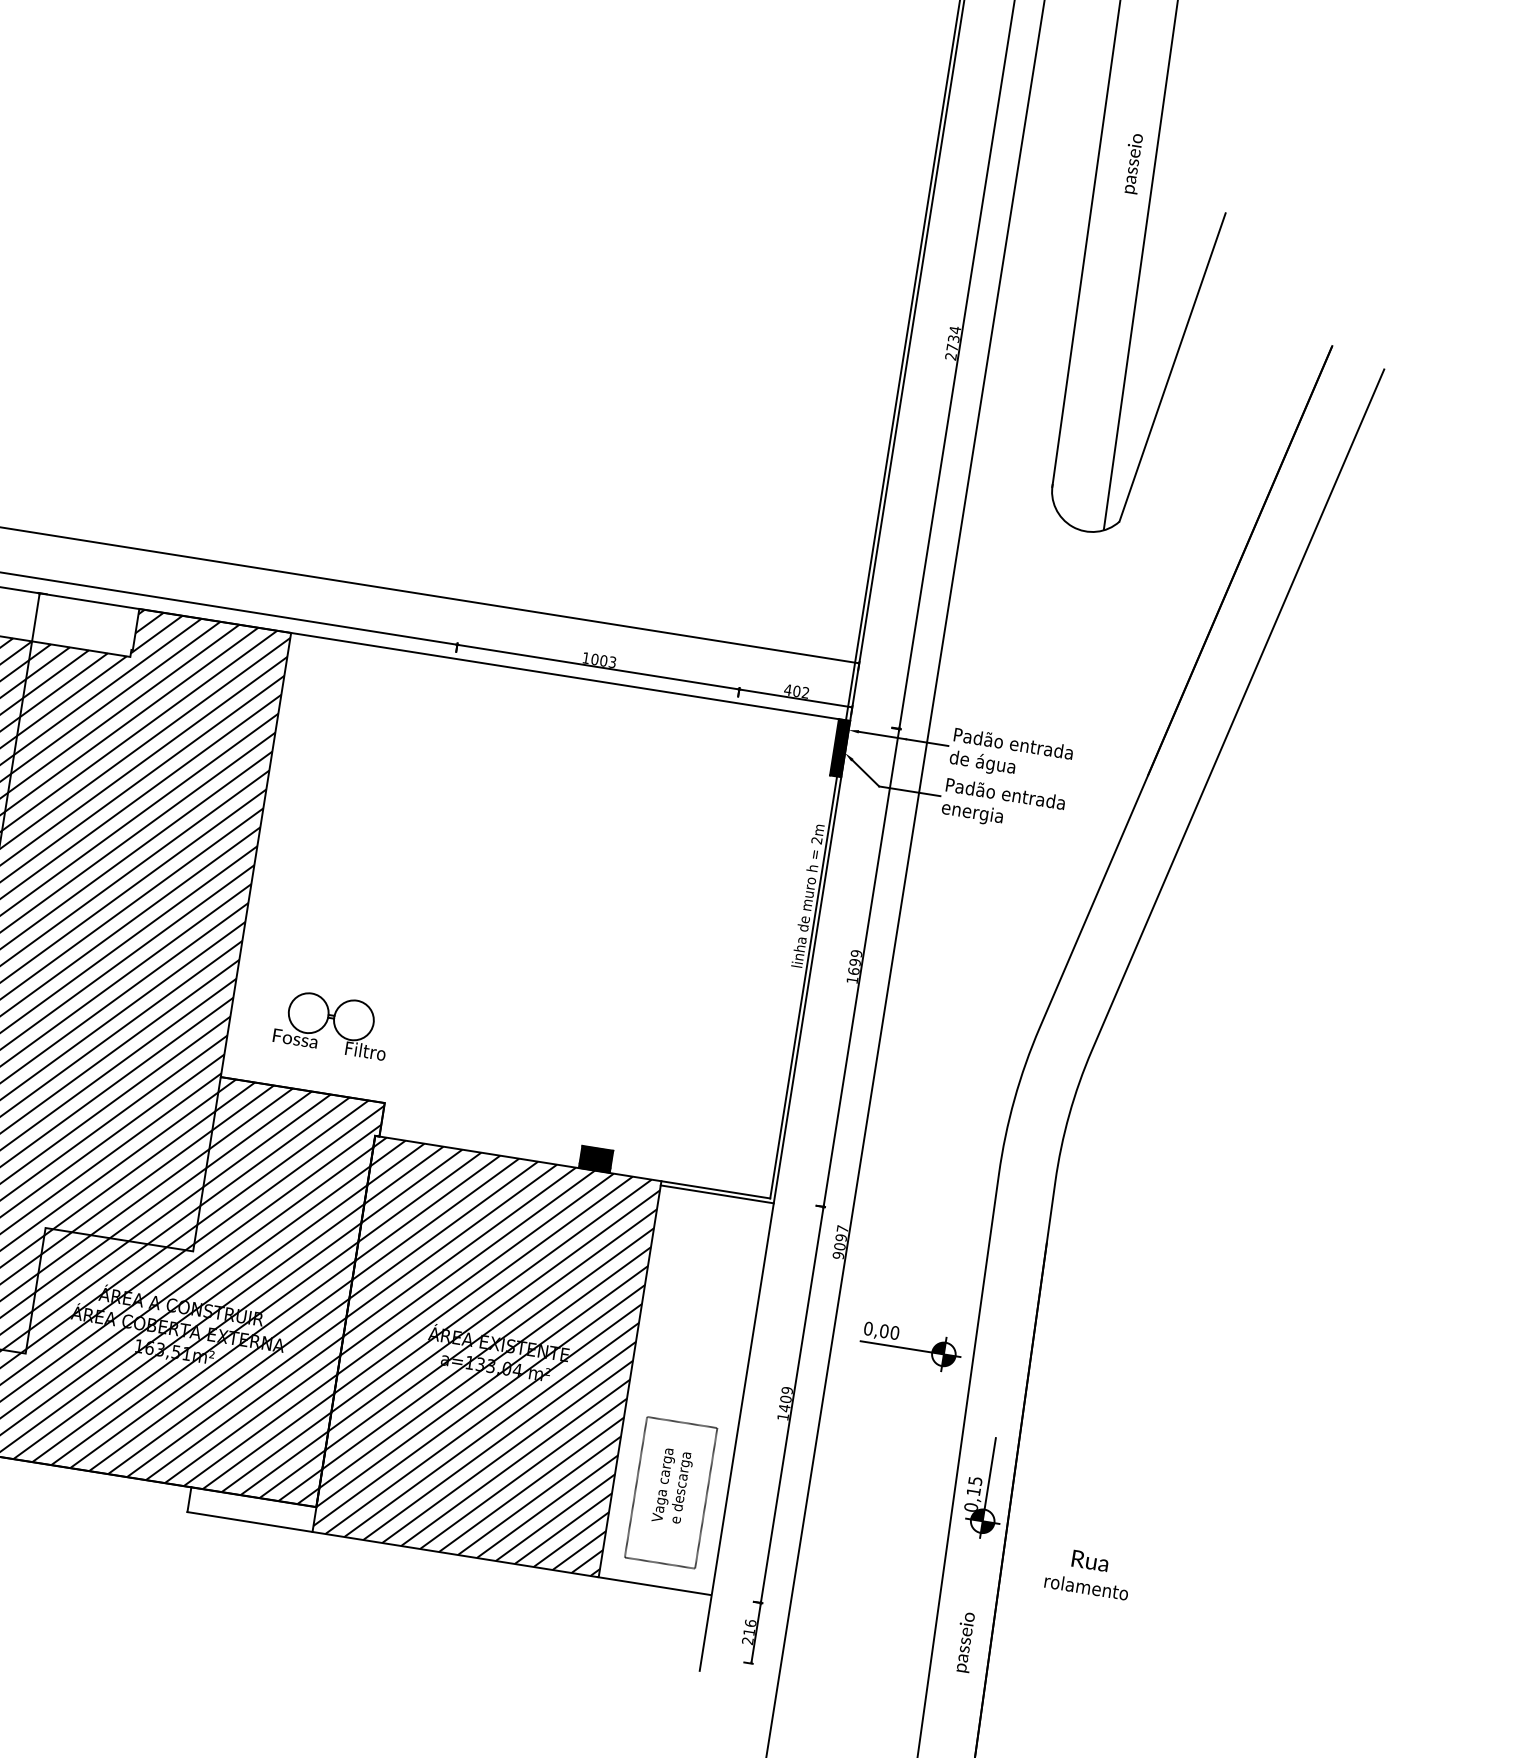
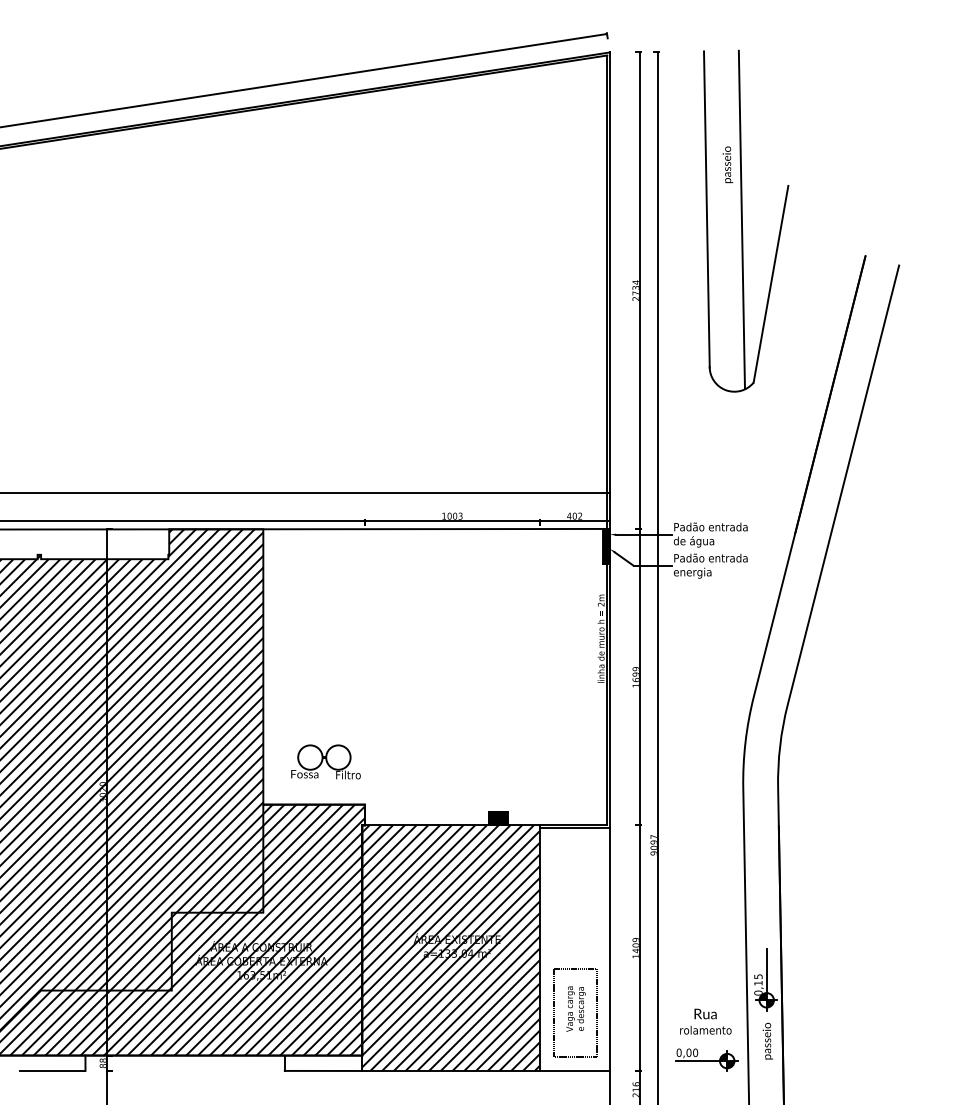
part: (910, 1346) -> (706, 1059), moved
text: (1088, 1573) -> (705, 1021), moved
text: (965, 1641) -> (767, 1040), moved

